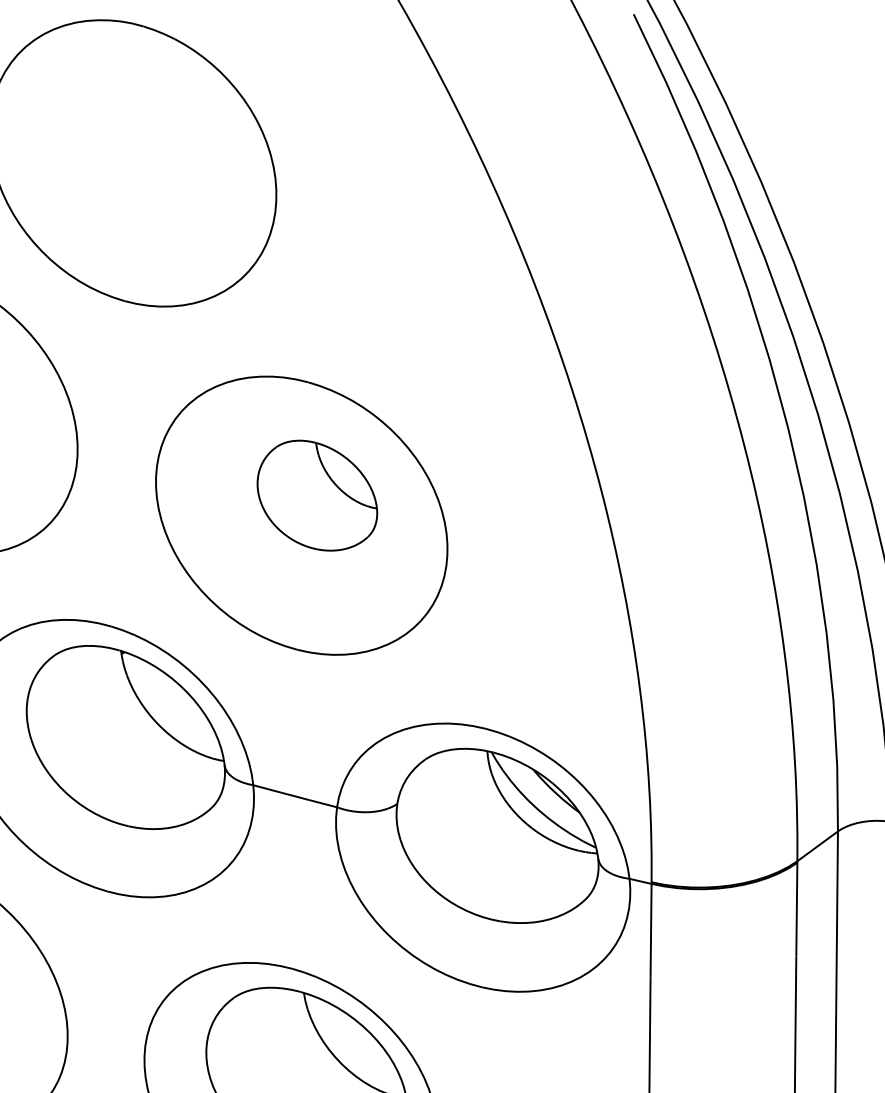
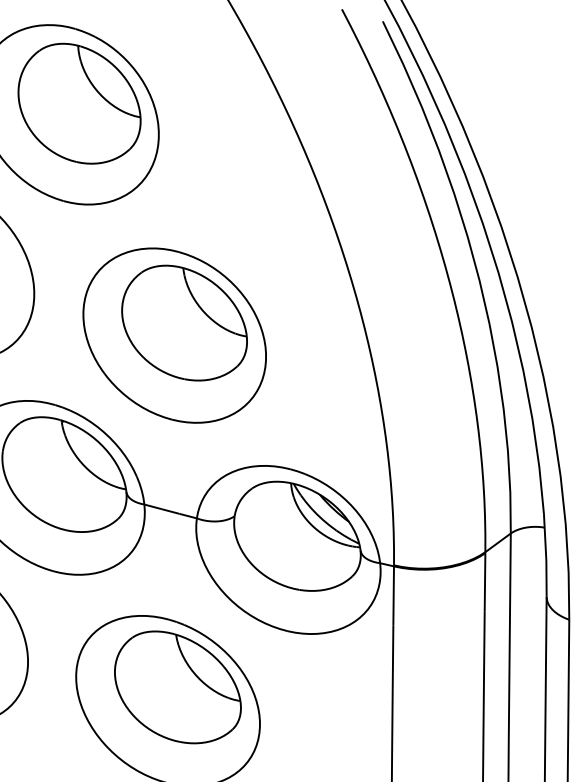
part: (149, 145) -> (79, 103), added
part: (317, 494) -> (184, 322), size x1.67

